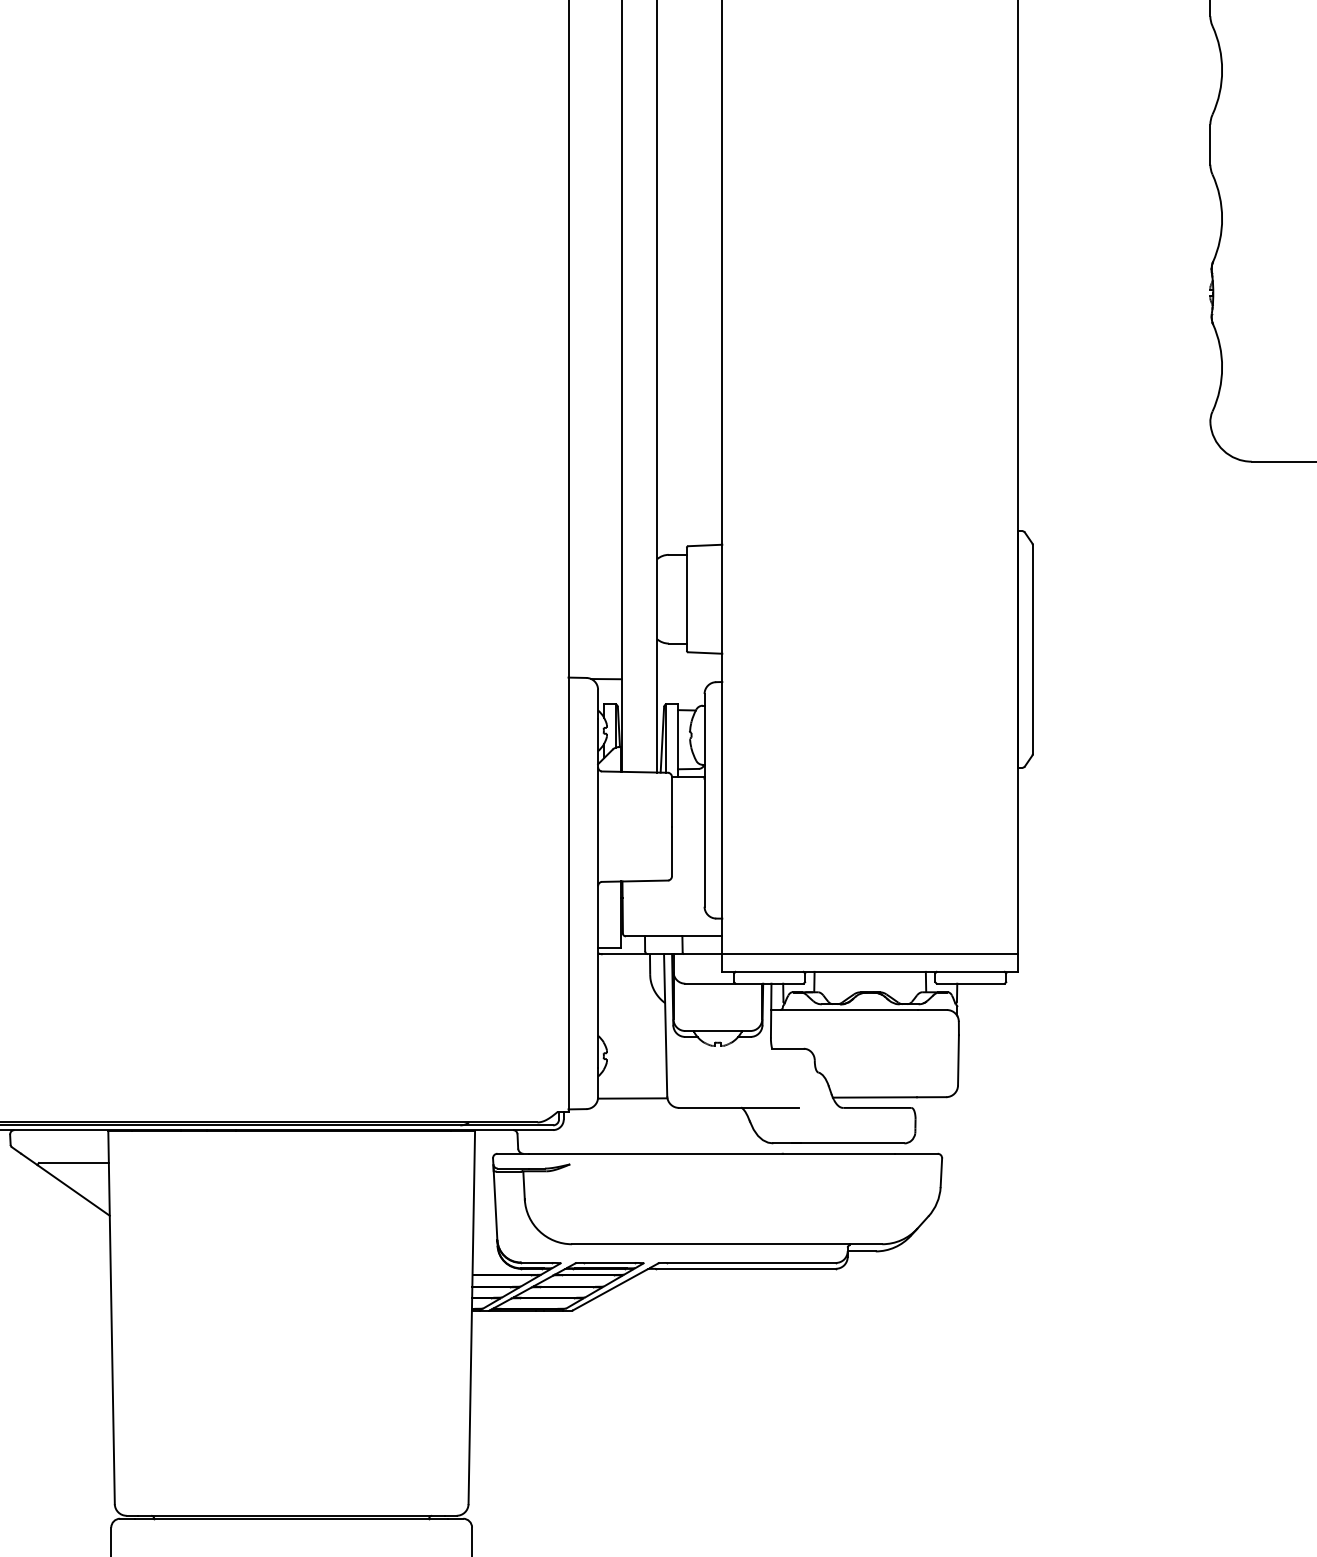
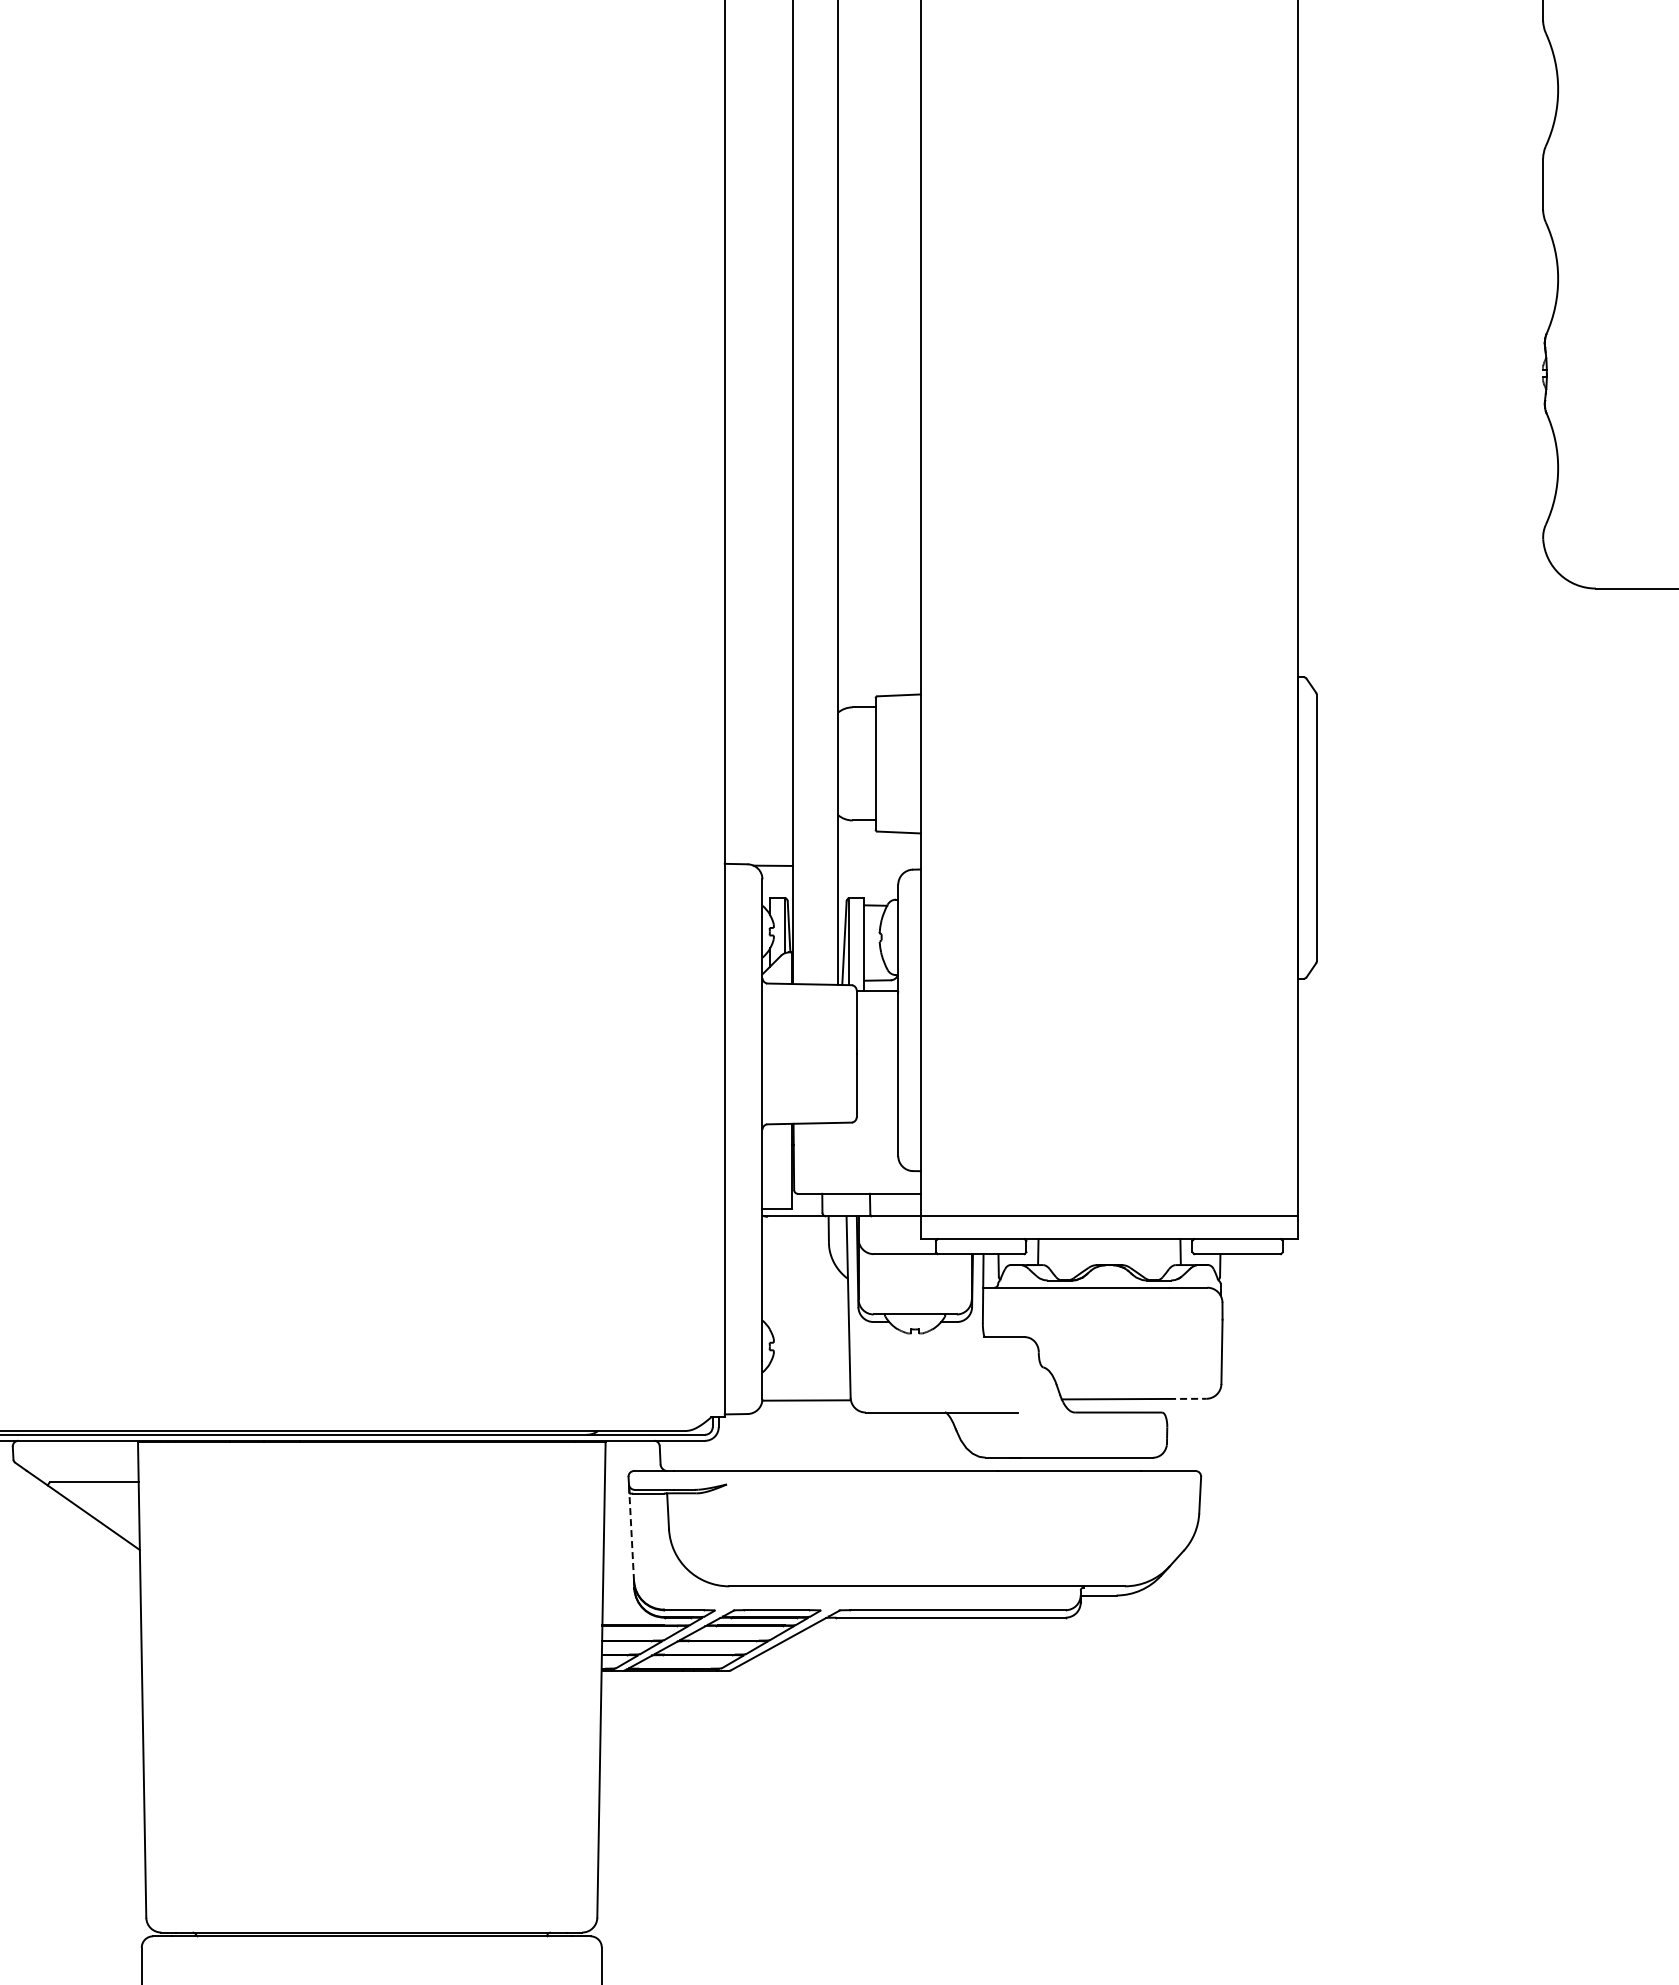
line: (931, 1096) -> (1187, 1398), solid -> dashed
line: (495, 1205) -> (631, 1537), solid -> dashed

